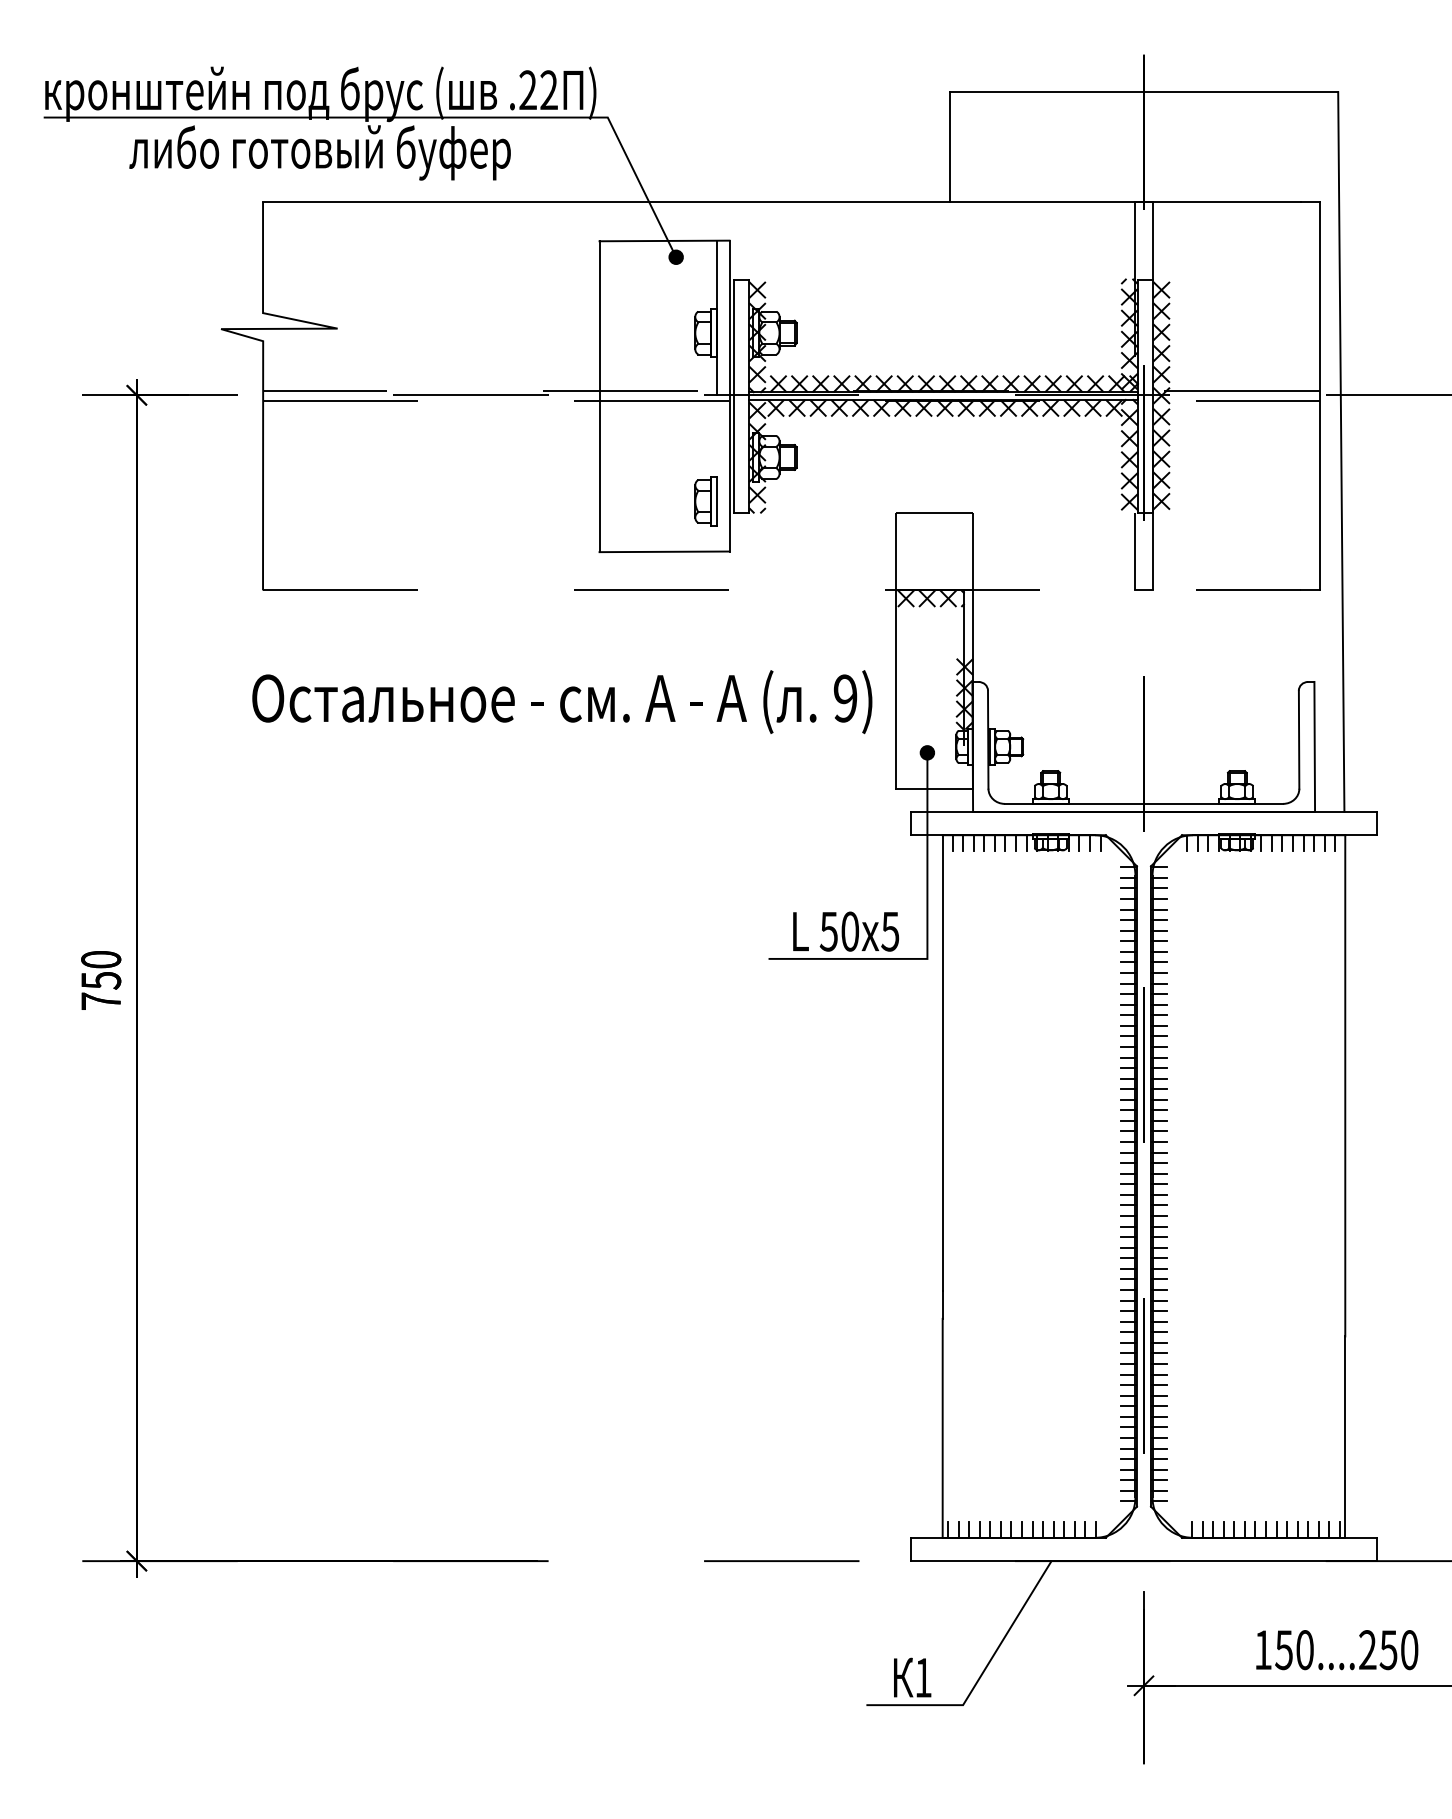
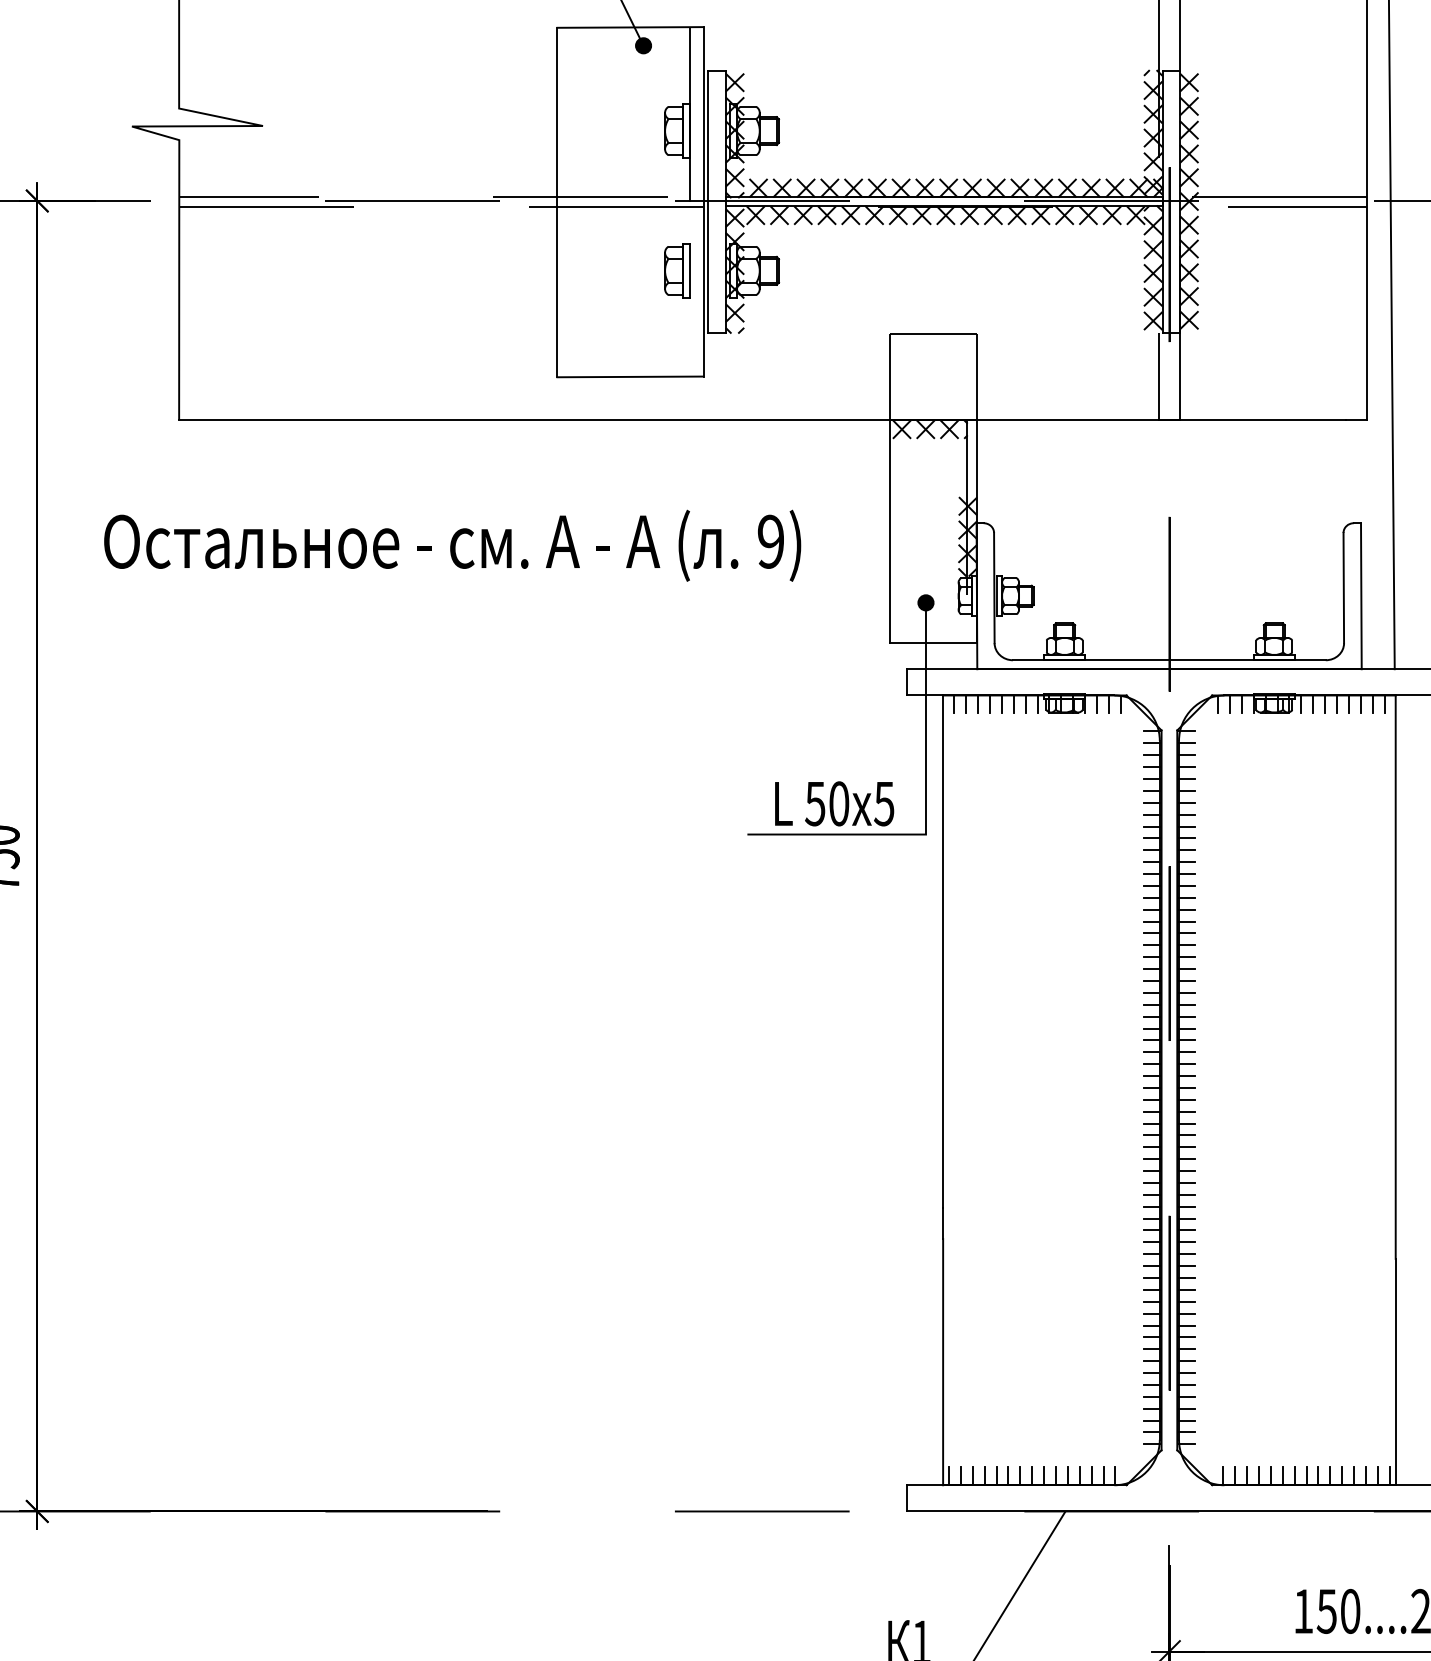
part: (705, 501) -> (676, 270), moved
line: (782, 590) -> (763, 420), dashed -> solid
text: (562, 702) -> (452, 546), moved

